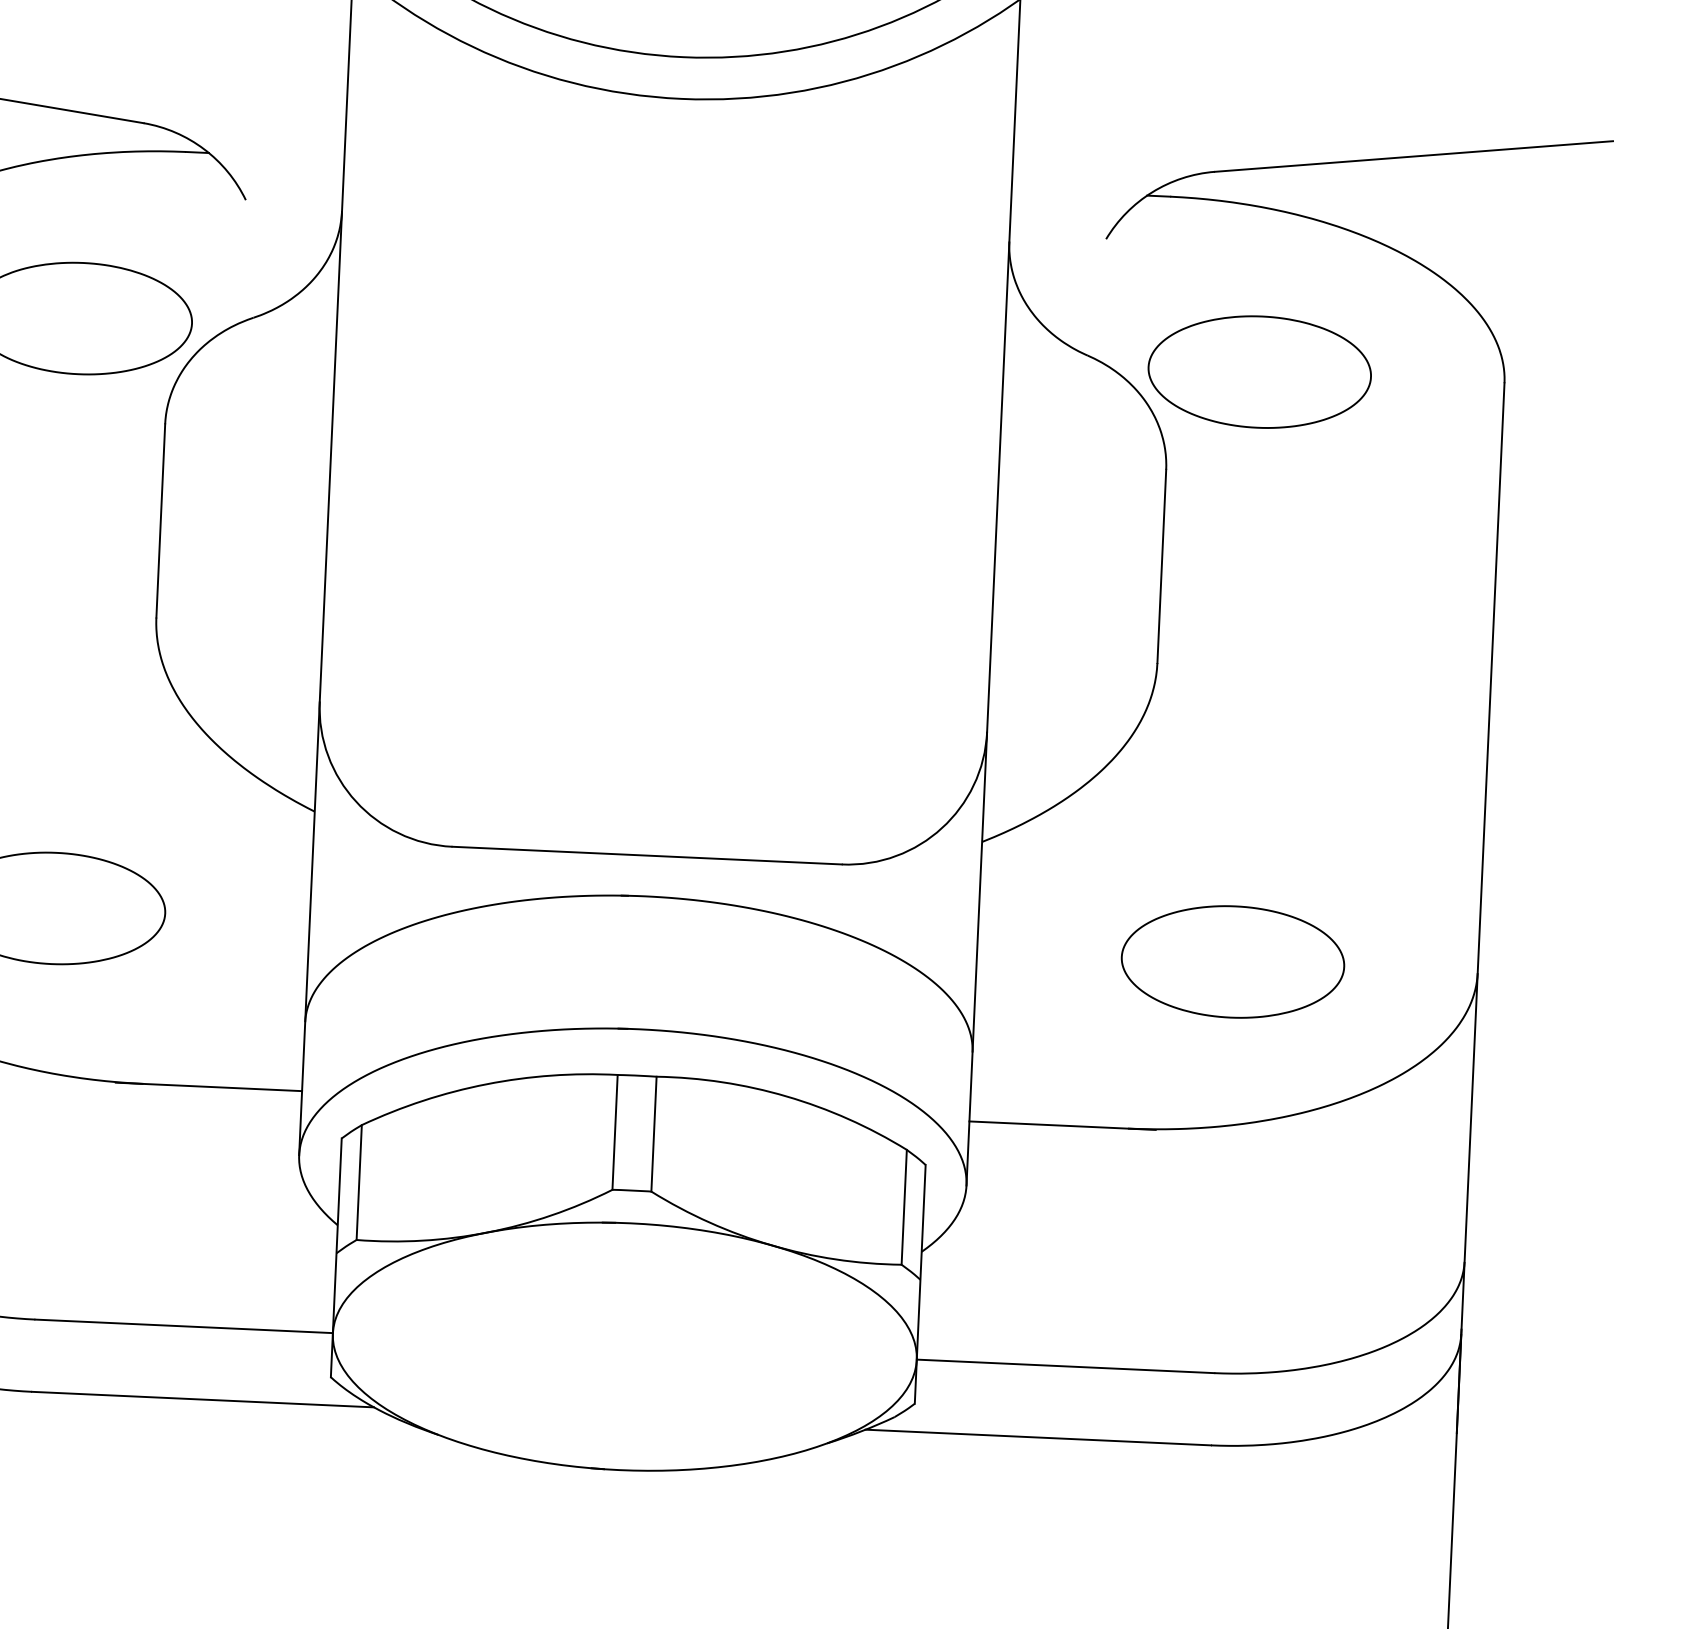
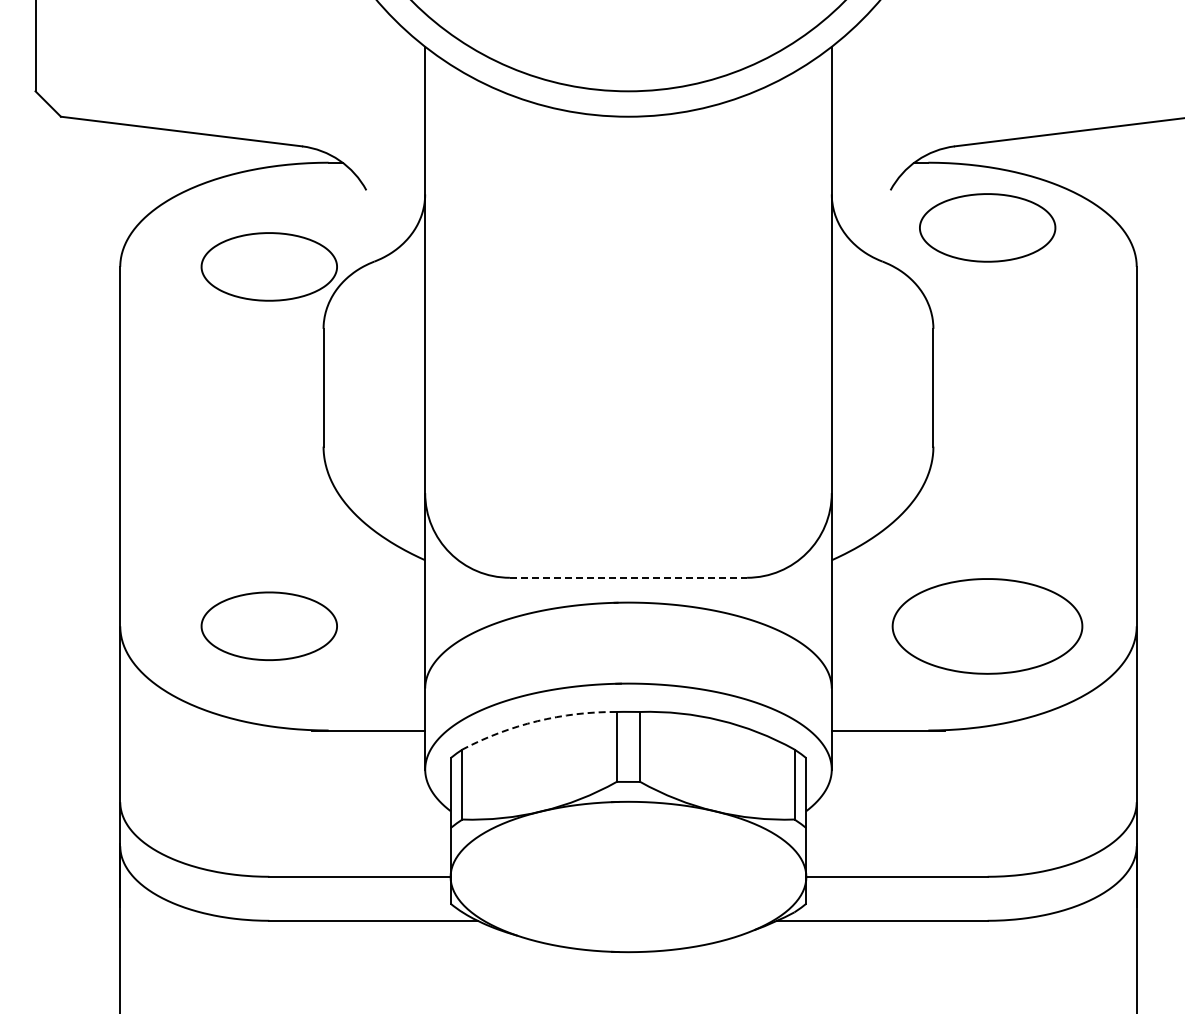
part: (1259, 371) -> (987, 227), moved
line: (647, 855) -> (628, 577), solid -> dashed
part: (1232, 960) -> (987, 625), size x1.4
arc: (487, 1084) -> (537, 721), solid -> dashed

